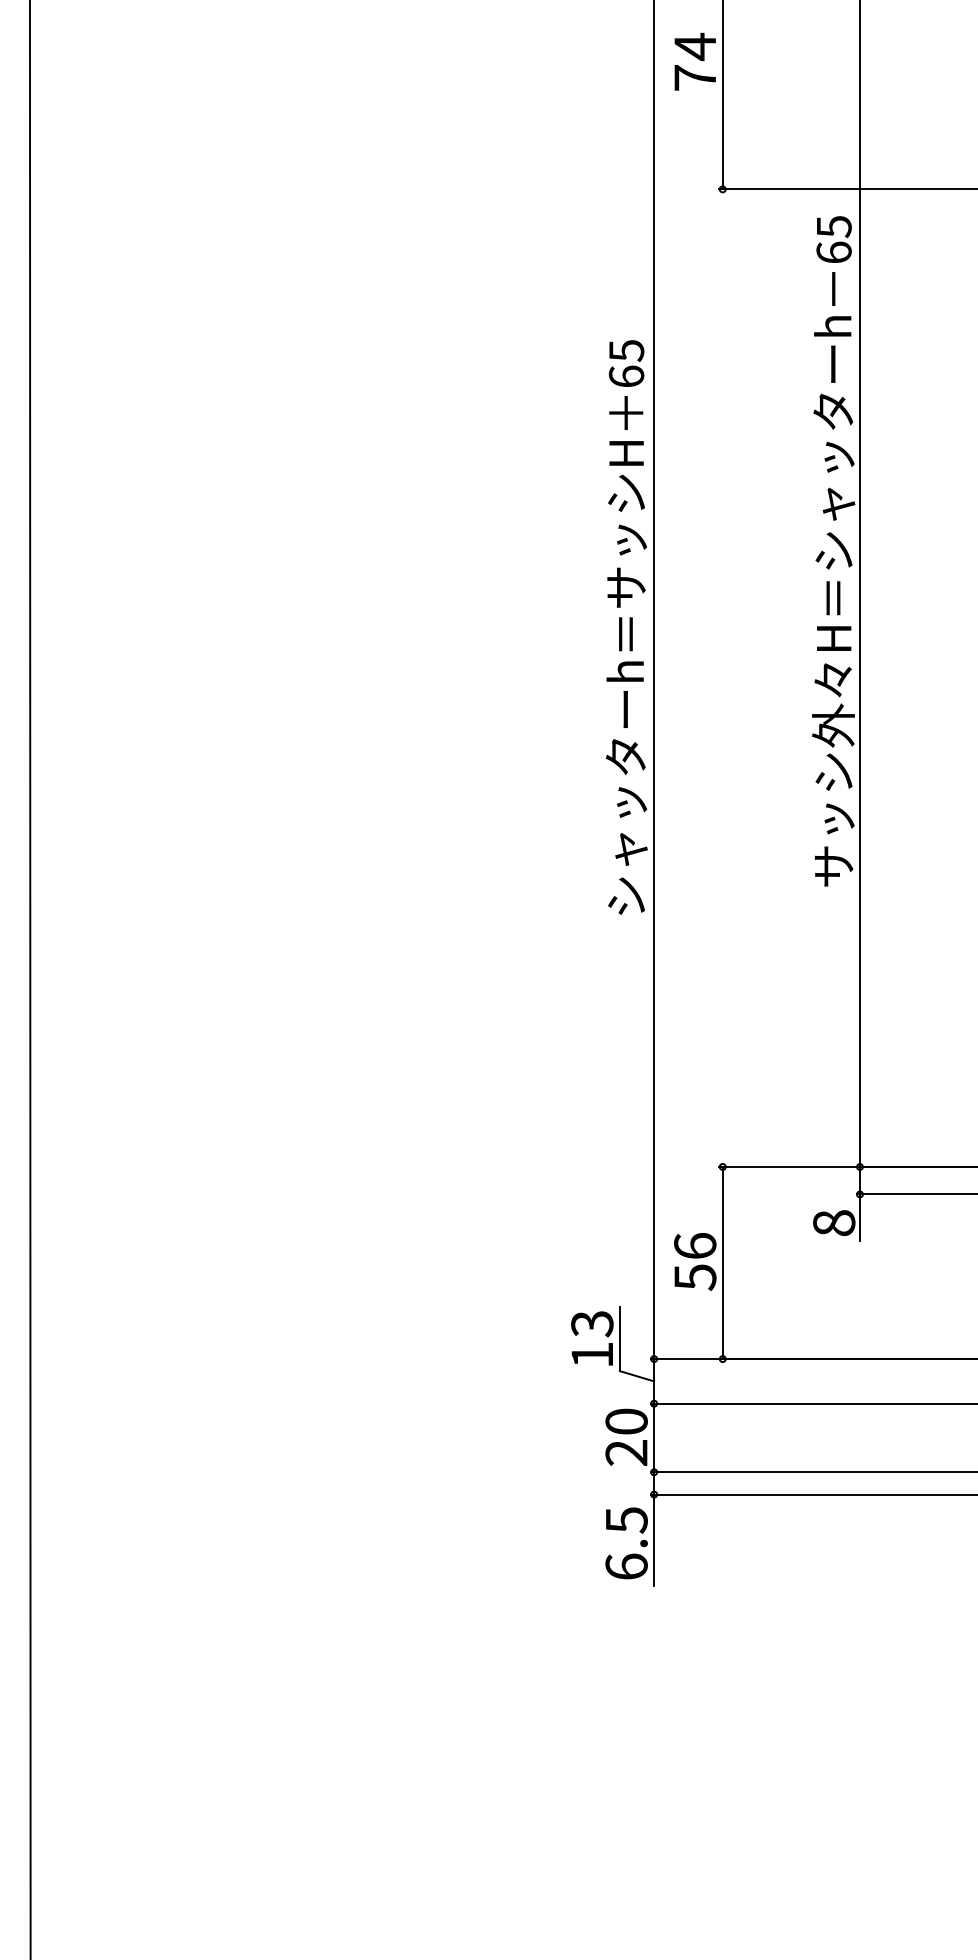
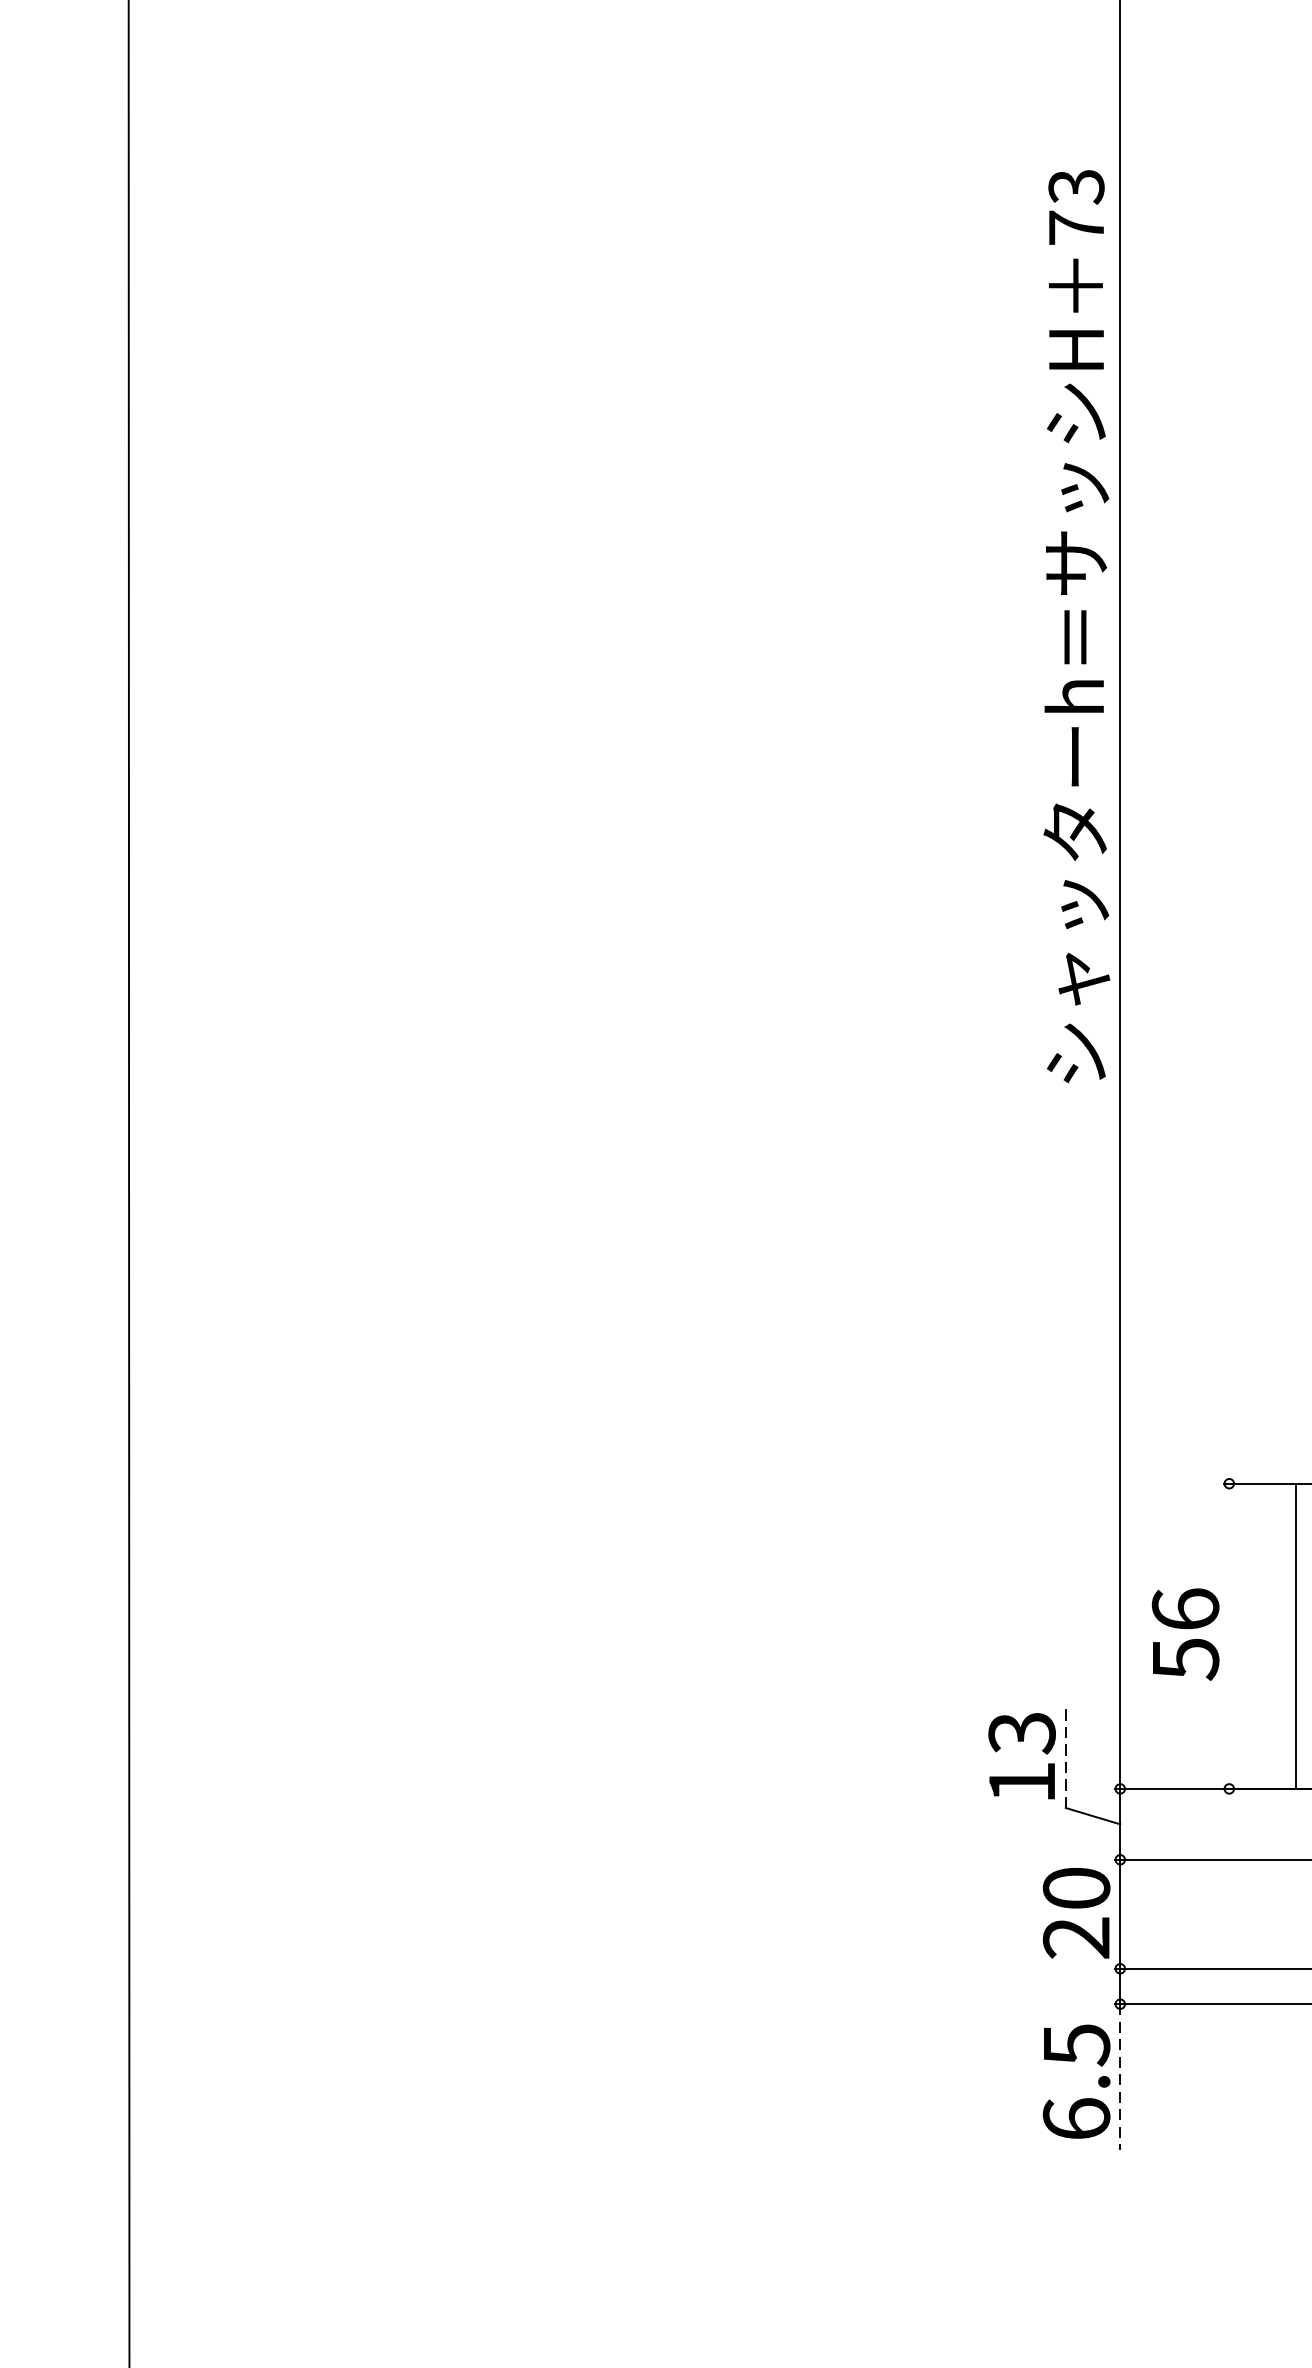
text: (626, 363) -> (1076, 207), 65 -> 73
line: (722, 1263) -> (1295, 1637), moved
line: (619, 1338) -> (1065, 1756), solid -> dashed
line: (654, 1540) -> (1120, 2077), solid -> dashed

